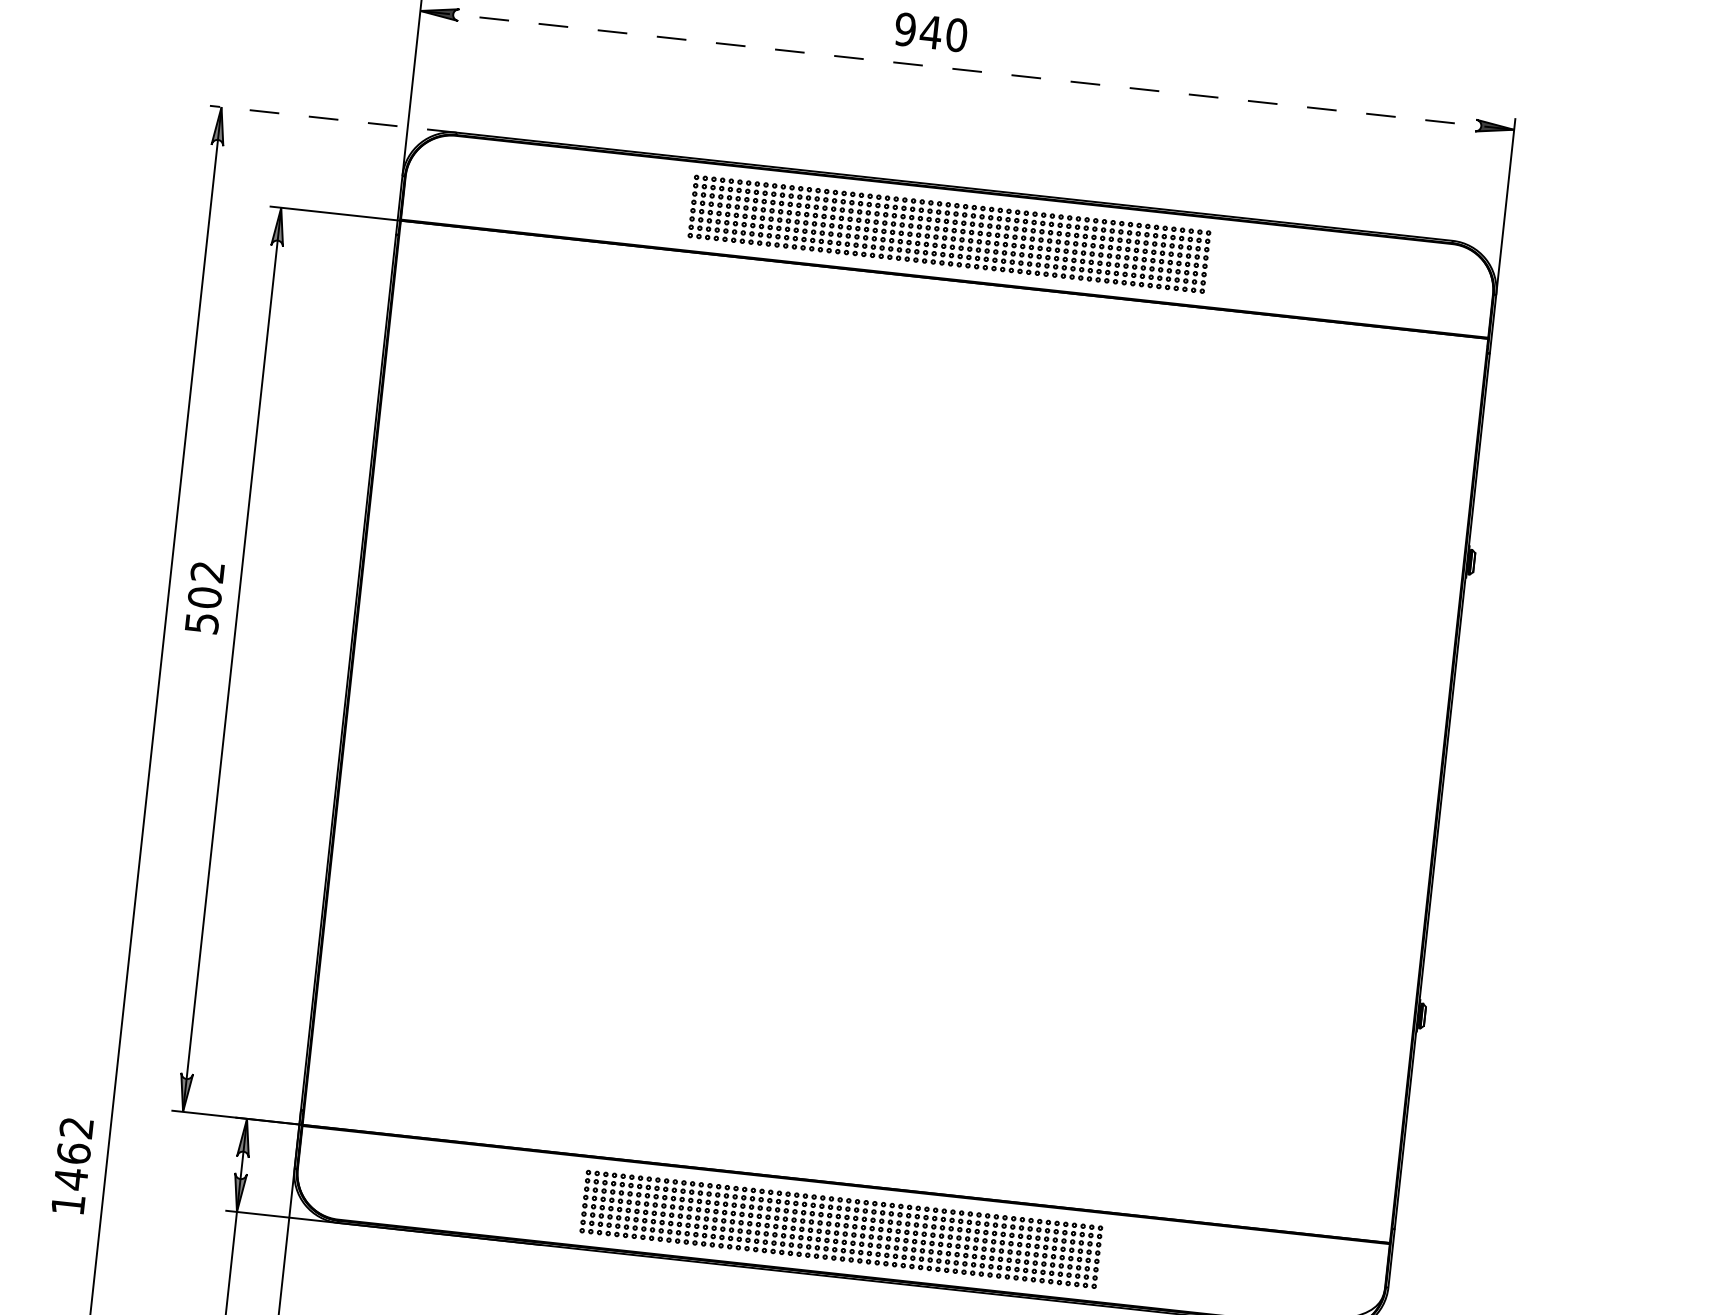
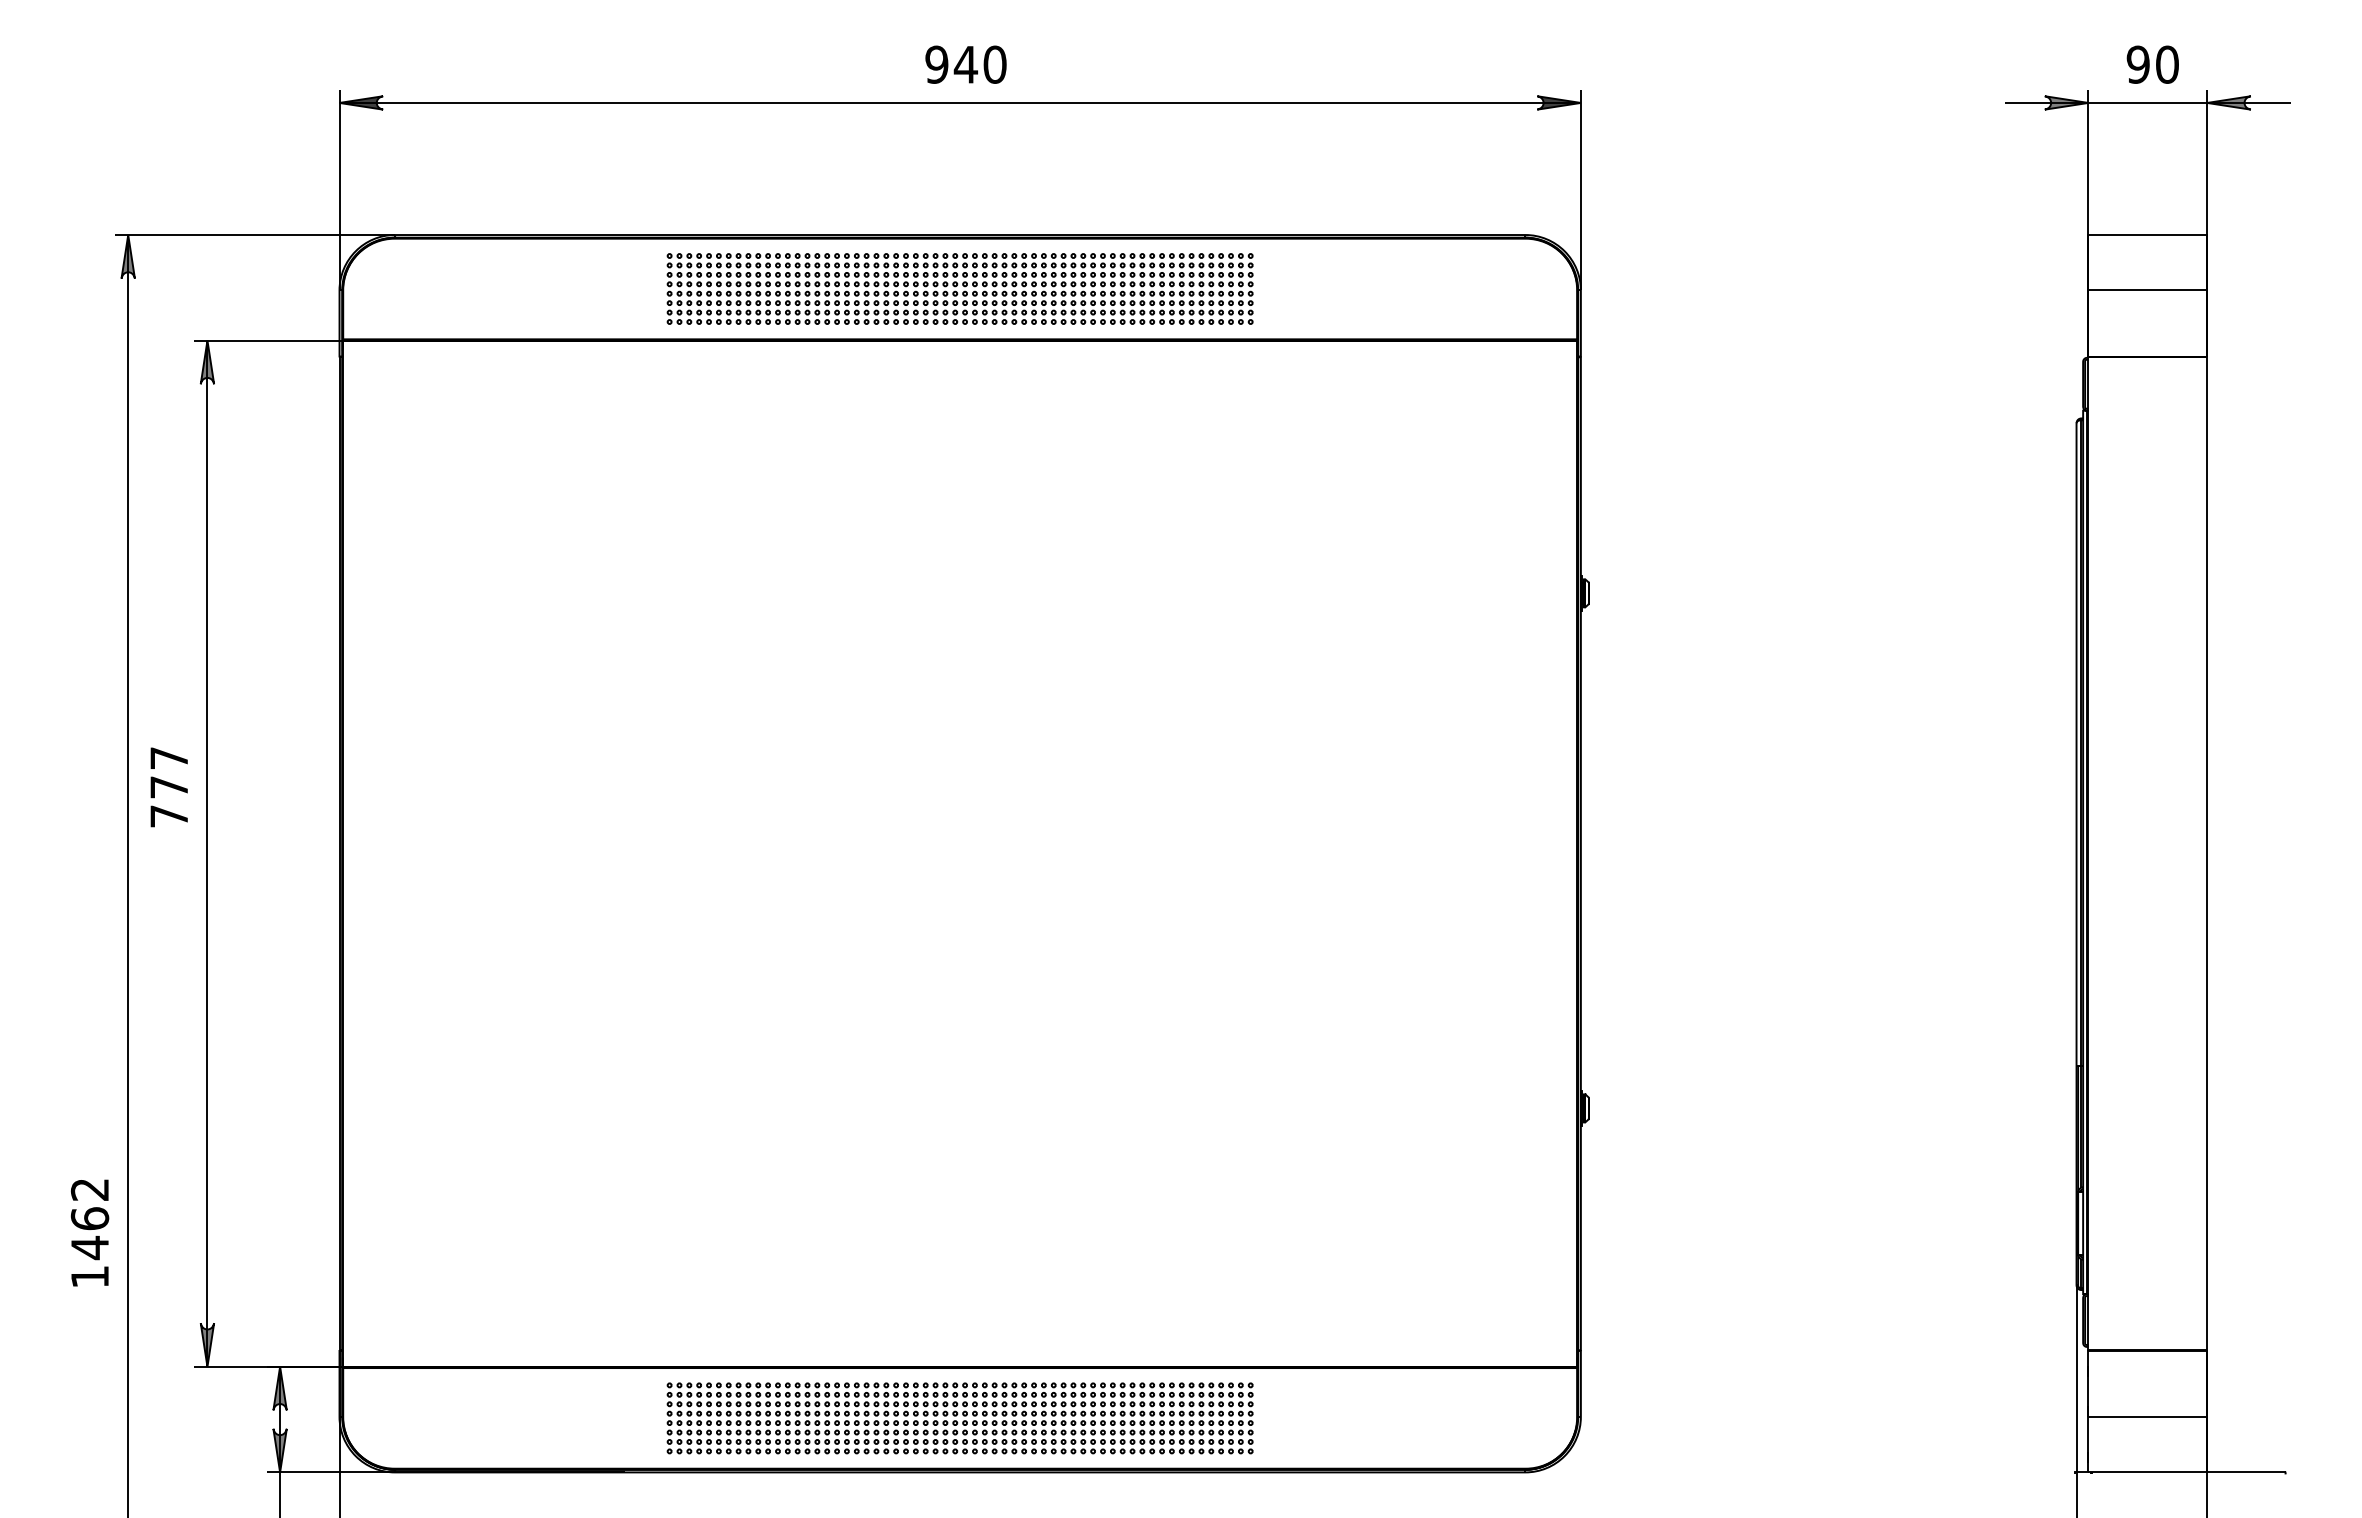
text: (930, 32) -> (965, 64), moved
line: (967, 70) -> (960, 102), dashed -> solid
line: (332, 119) -> (254, 235), dashed -> solid
text: (205, 597) -> (169, 787), 502 -> 777
text: (72, 1165) -> (89, 1232), moved

